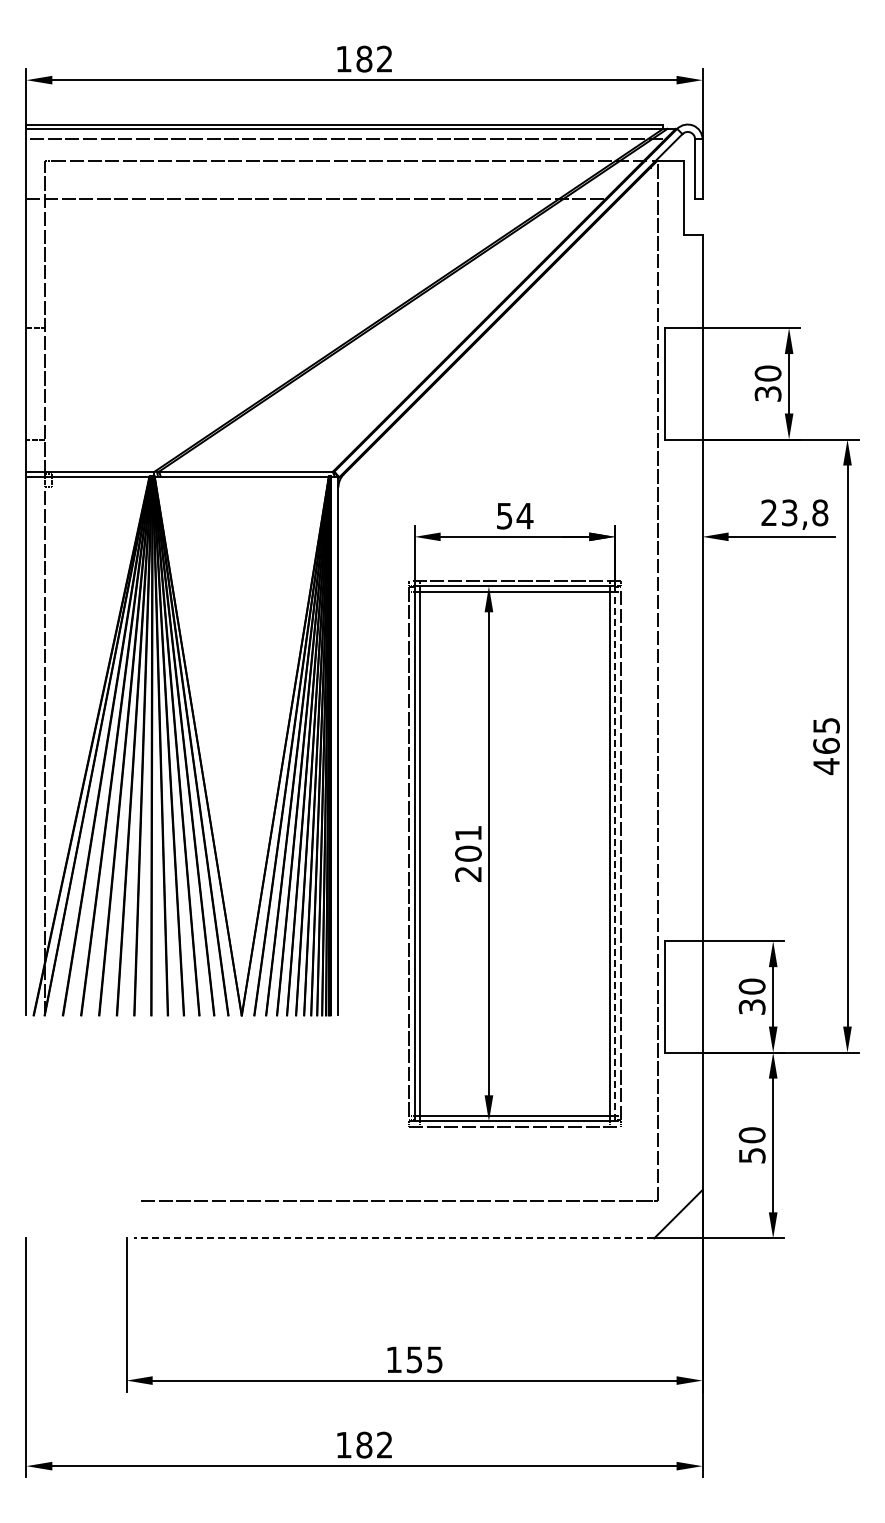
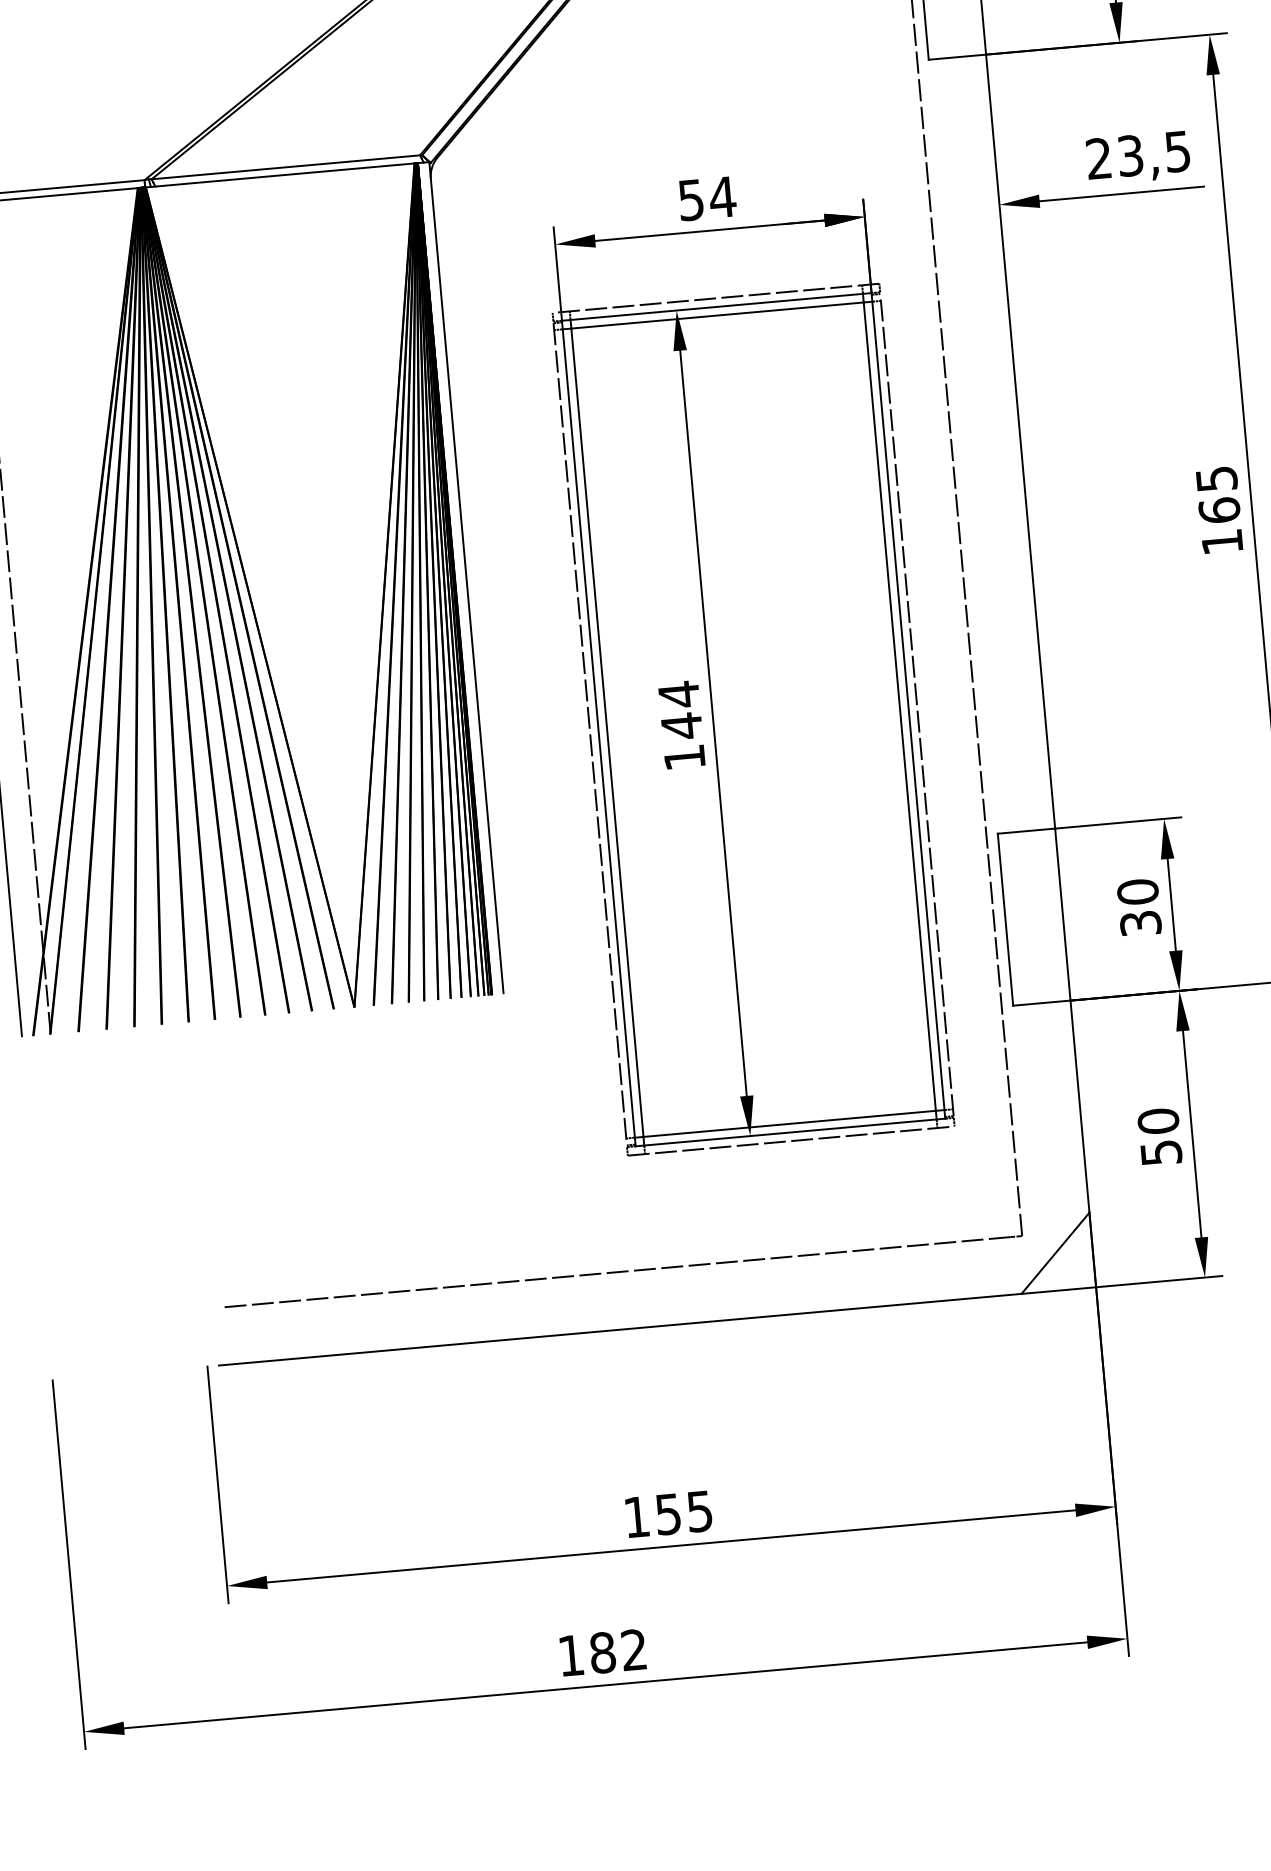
text: (820, 512) -> (1178, 151), 23,8 -> 23,5
text: (826, 766) -> (1222, 542), 465 -> 165
text: (468, 853) -> (681, 725), 201 -> 144
line: (615, 853) -> (908, 705), dashed -> solid
line: (393, 1238) -> (619, 1330), dashed -> solid

